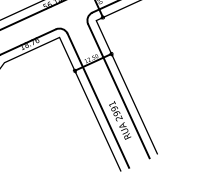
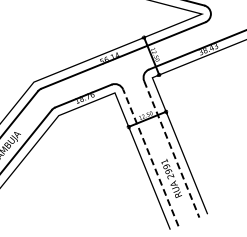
line: (118, 91) -> (171, 149), solid -> dashed
line: (98, 100) -> (150, 157), solid -> dashed

